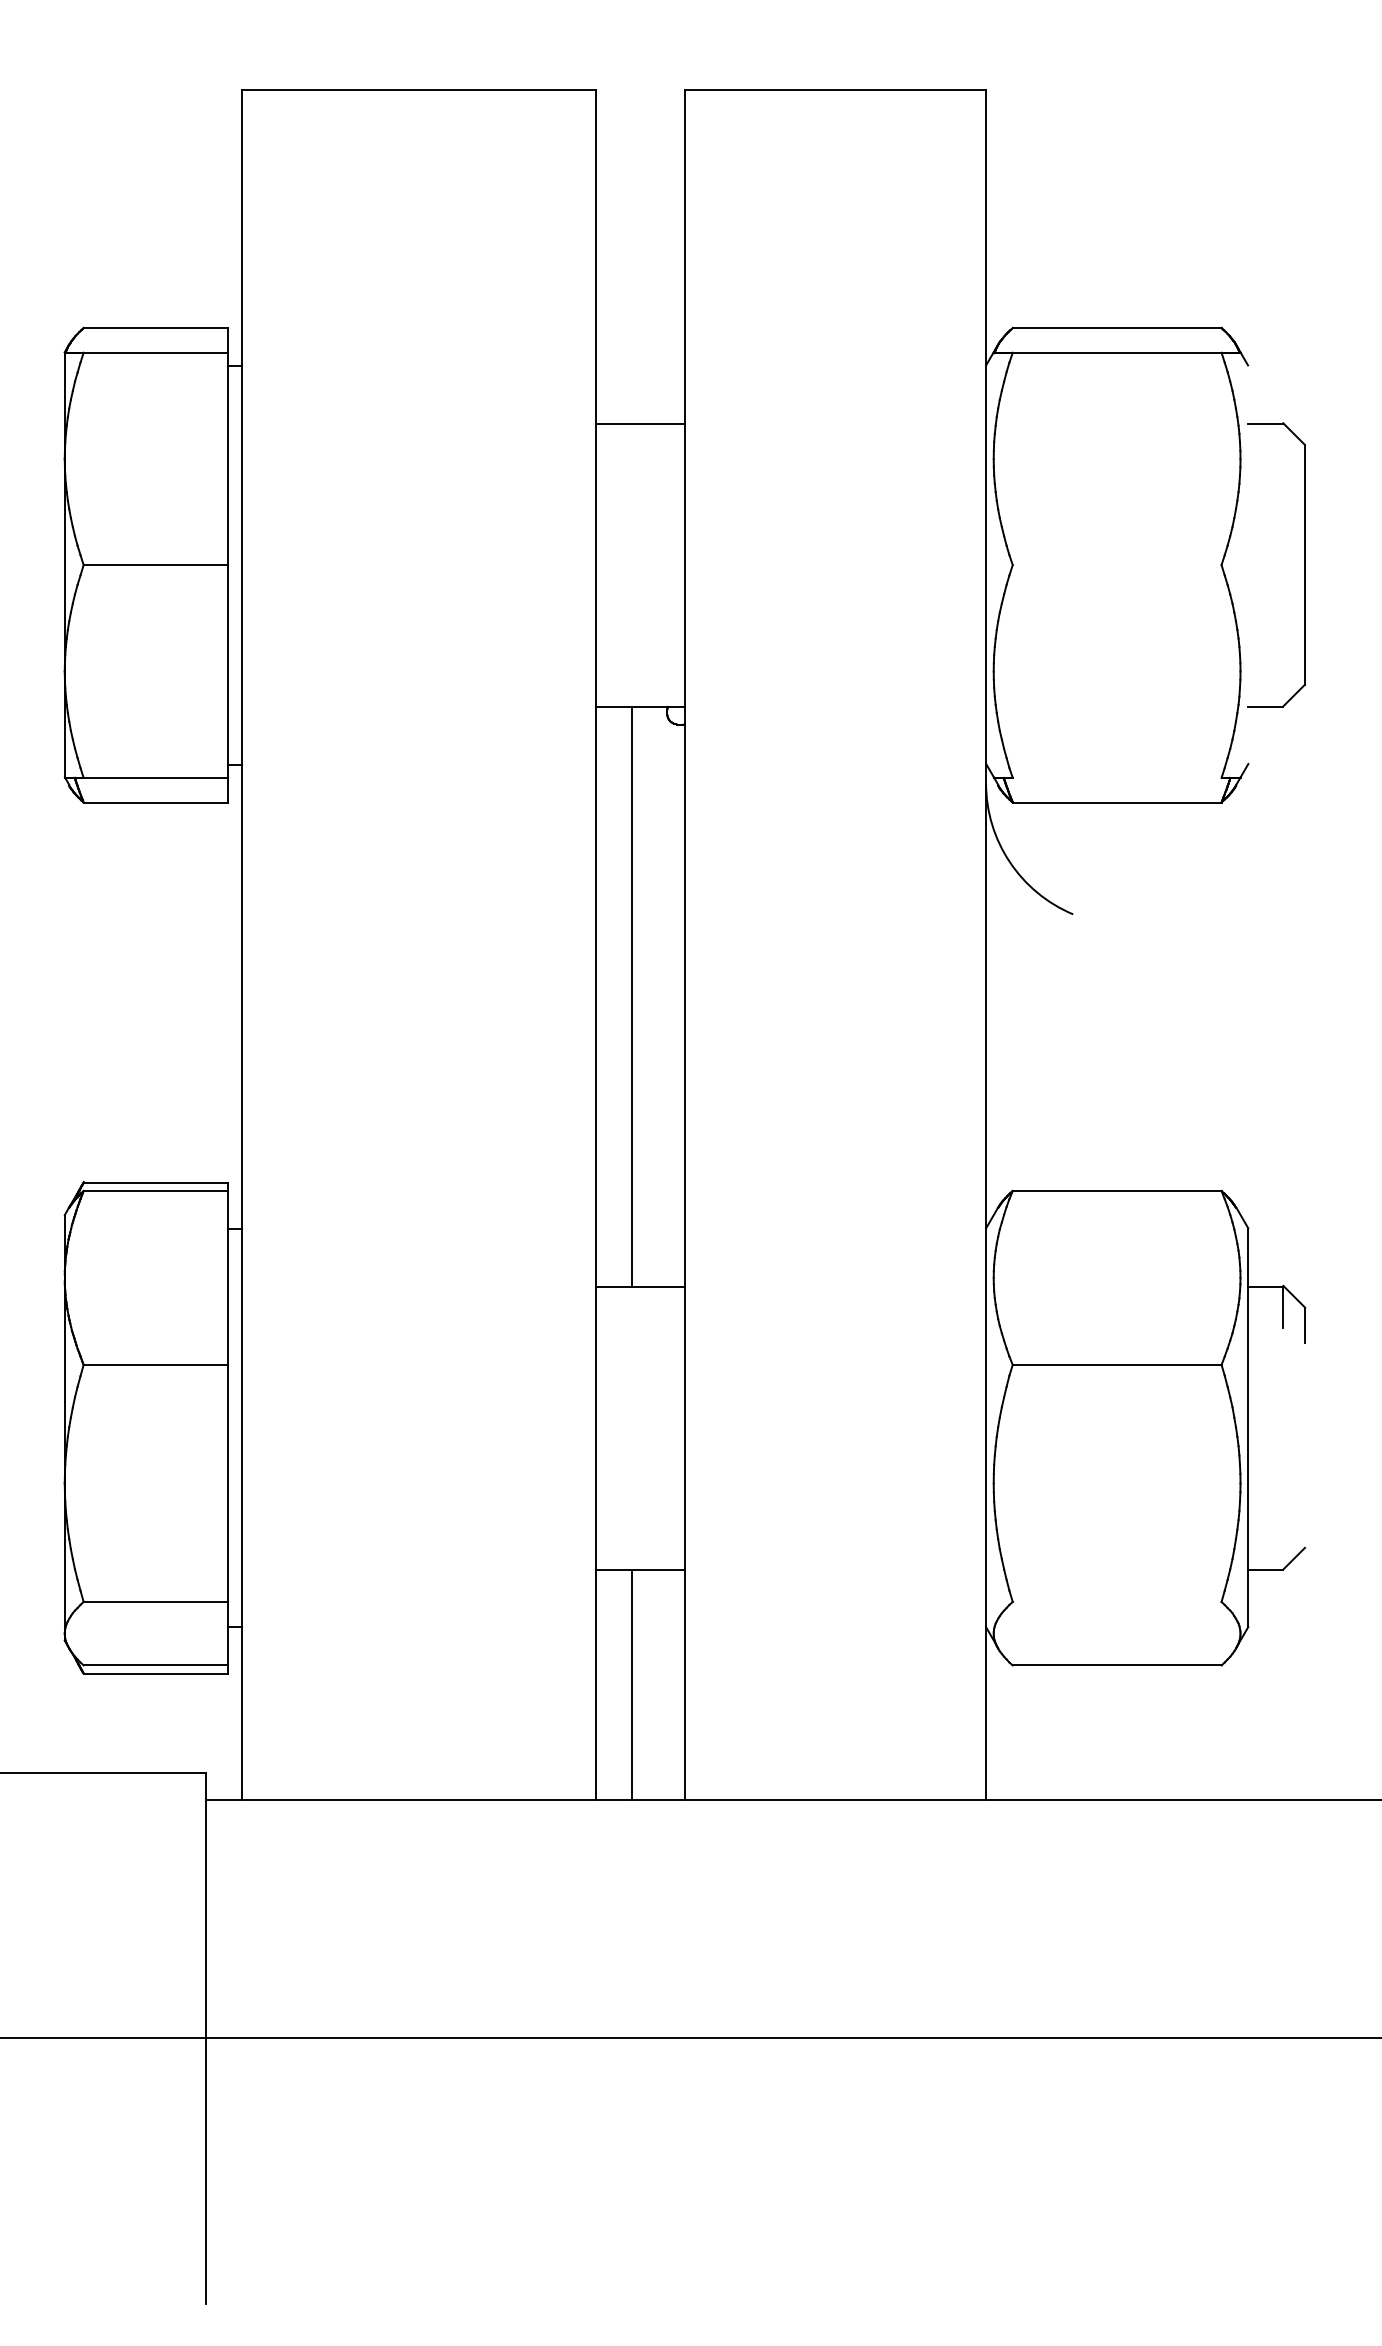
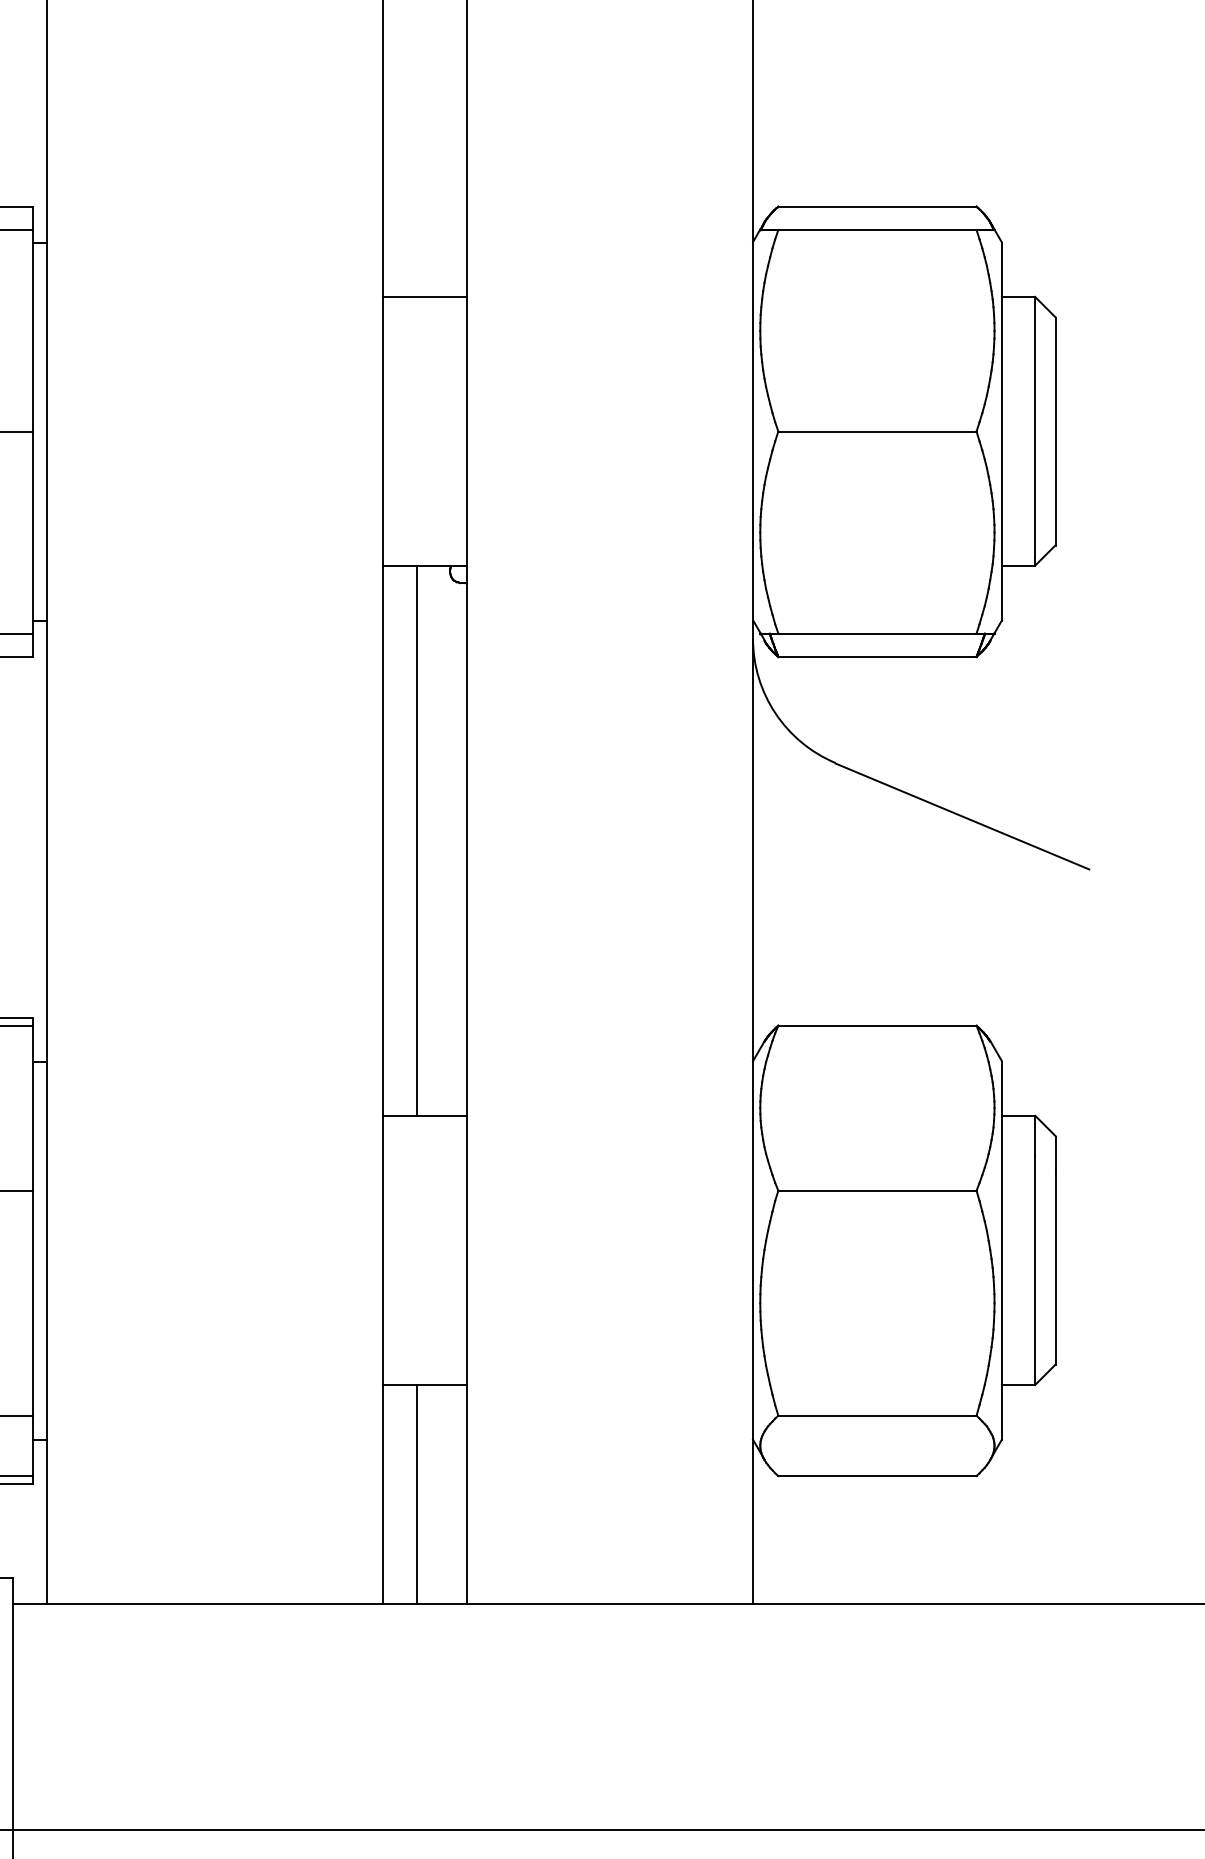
line: (1283, 564) -> (1035, 431), added
line: (1116, 565) -> (876, 431), added
line: (1248, 565) -> (1002, 431), added
line: (1116, 777) -> (876, 633), added
line: (1206, 970) -> (962, 816), added
line: (1304, 1445) -> (1055, 1267), added
line: (1283, 1448) -> (1035, 1270), added
line: (1116, 1601) -> (876, 1415), added

